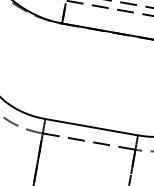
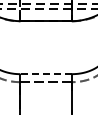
line: (92, 127) -> (46, 74), solid -> dashed

